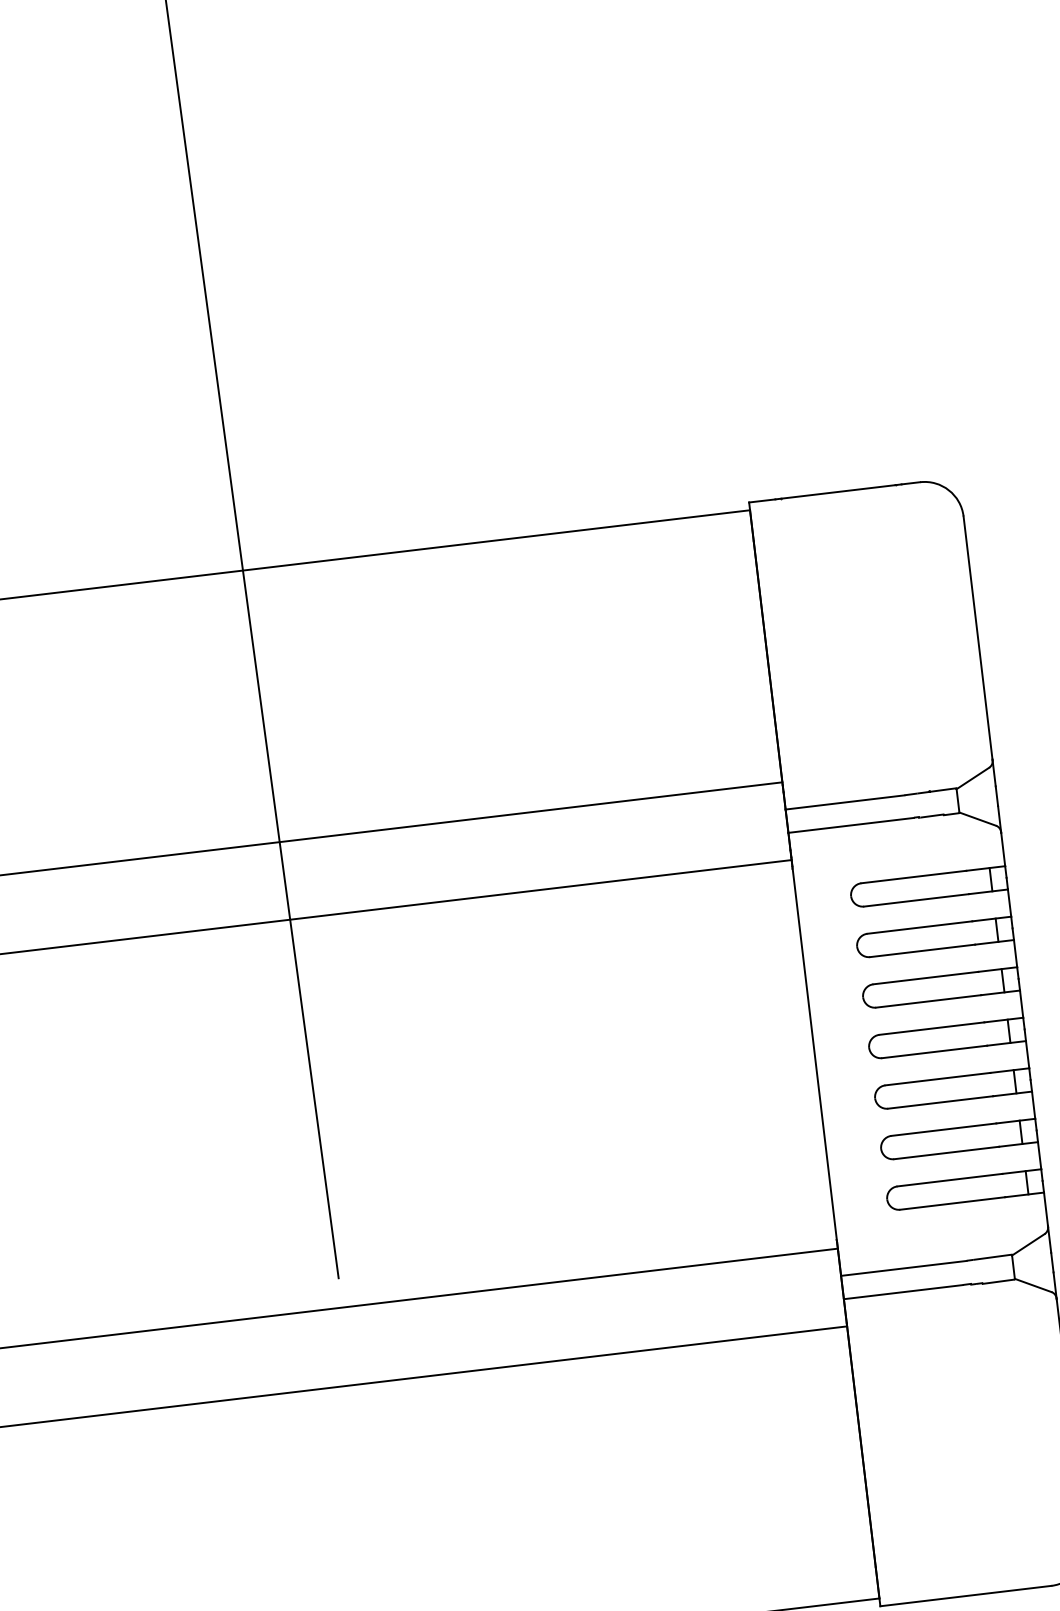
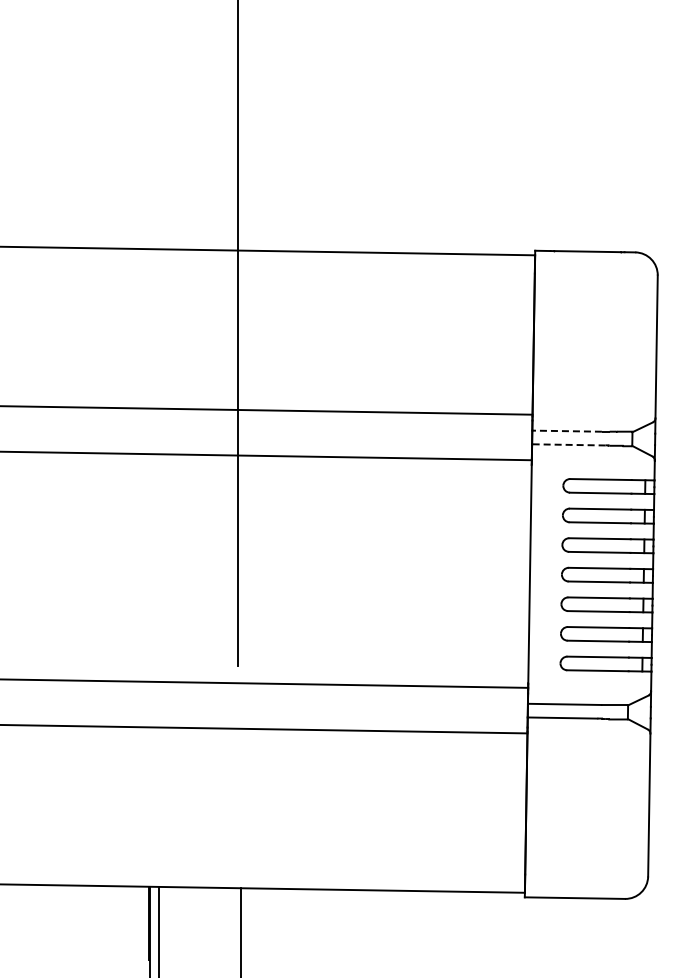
line: (845, 802) -> (567, 431), solid -> dashed
line: (850, 824) -> (568, 444), solid -> dashed

